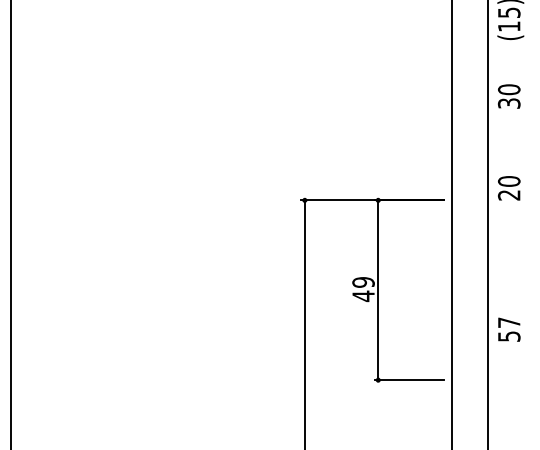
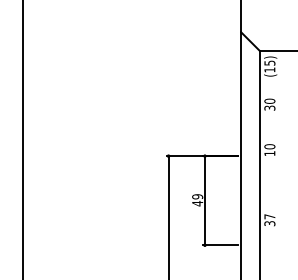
text: (508, 195) -> (269, 153), 20 -> 10
text: (508, 336) -> (269, 223), 57 -> 37

